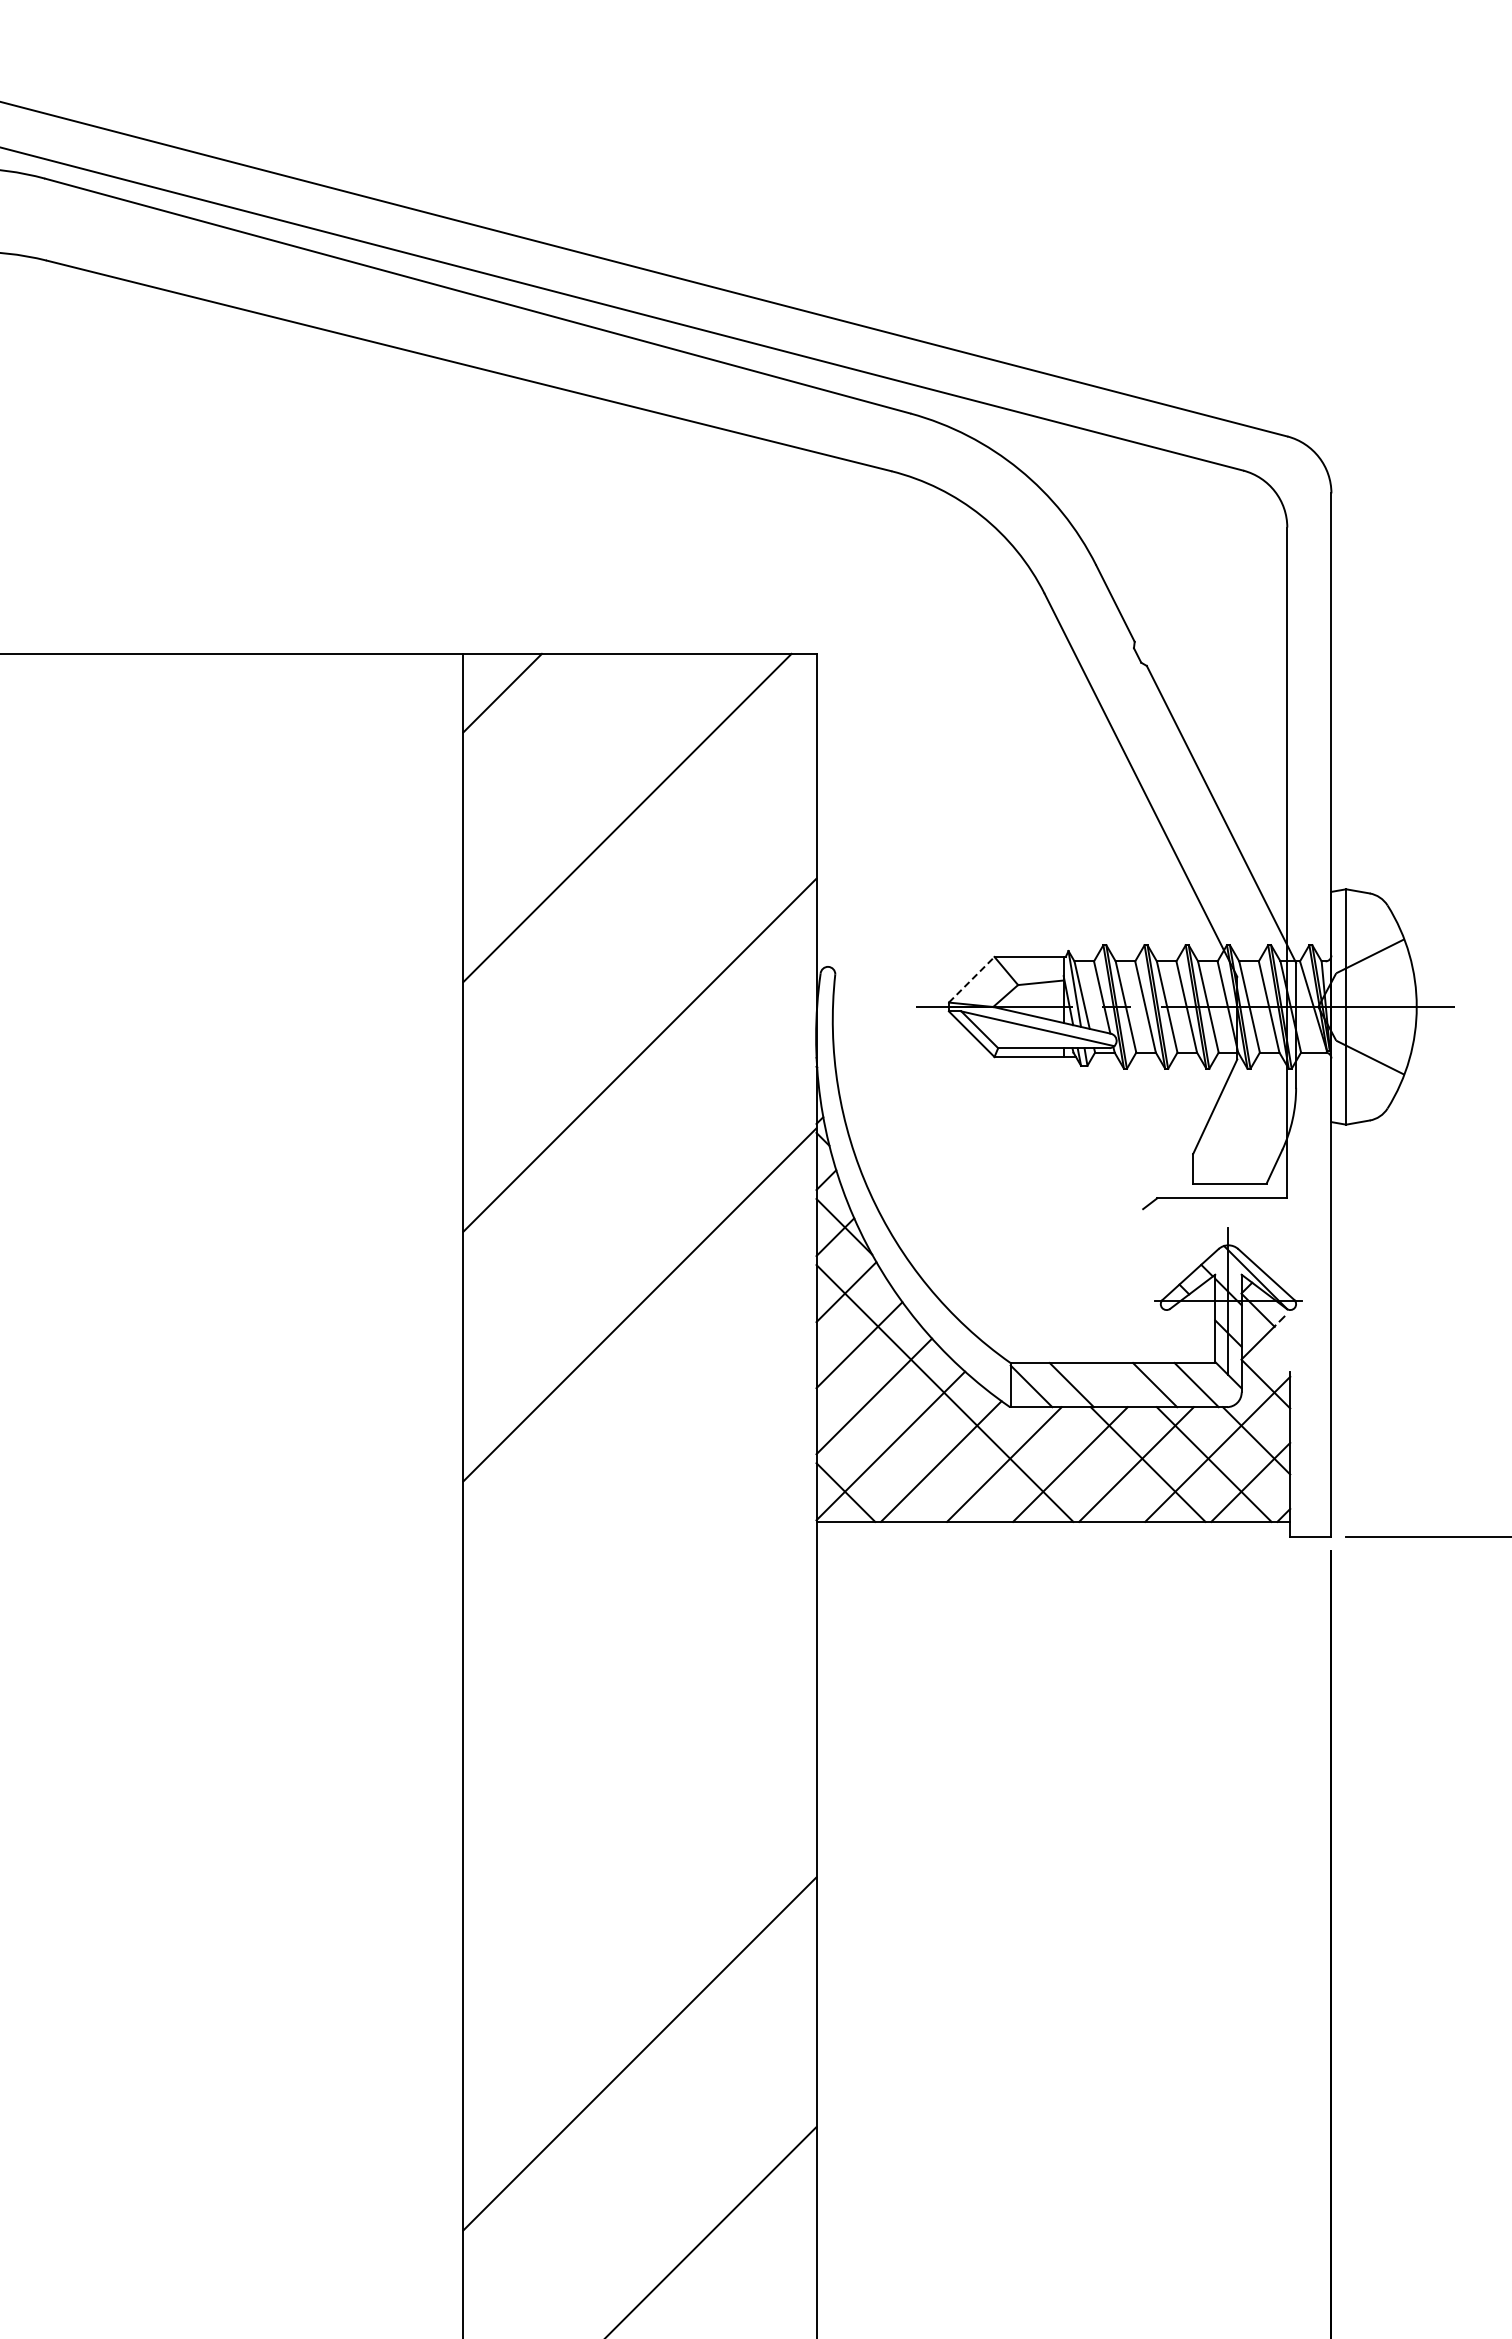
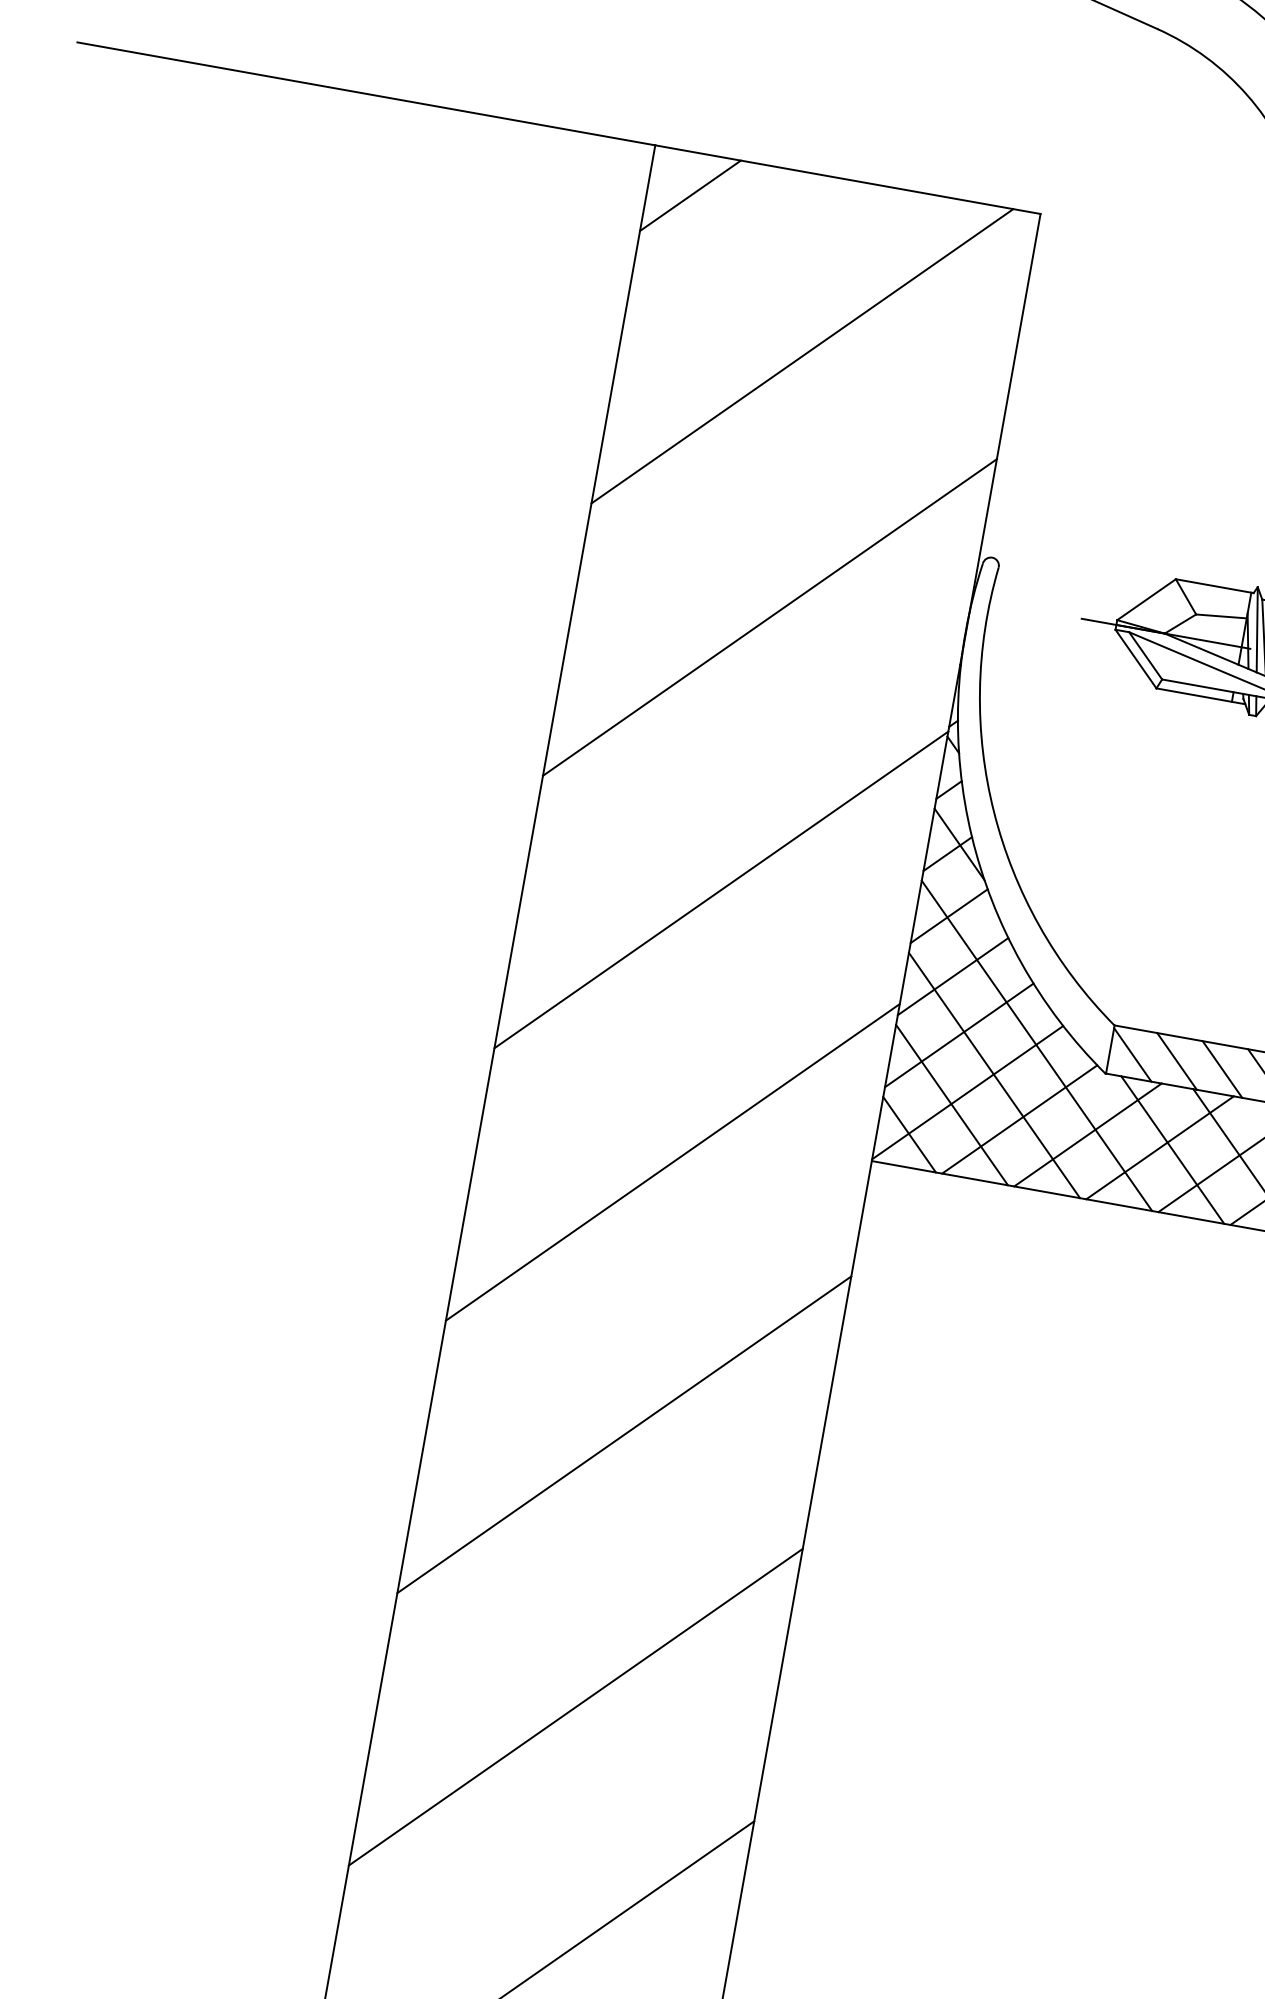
line: (972, 979) -> (1147, 599), dashed -> solid
line: (1113, 1385) -> (1222, 1069), added
line: (911, 1426) -> (994, 1075), added
line: (878, 1459) -> (951, 1105), added
line: (1081, 1464) -> (1172, 1149), added
line: (639, 1554) -> (672, 1162), added
line: (639, 1803) -> (623, 1433), added

